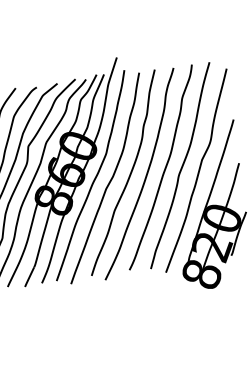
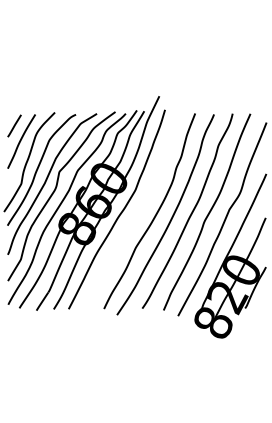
curve: (109, 179) -> (135, 216), removed

